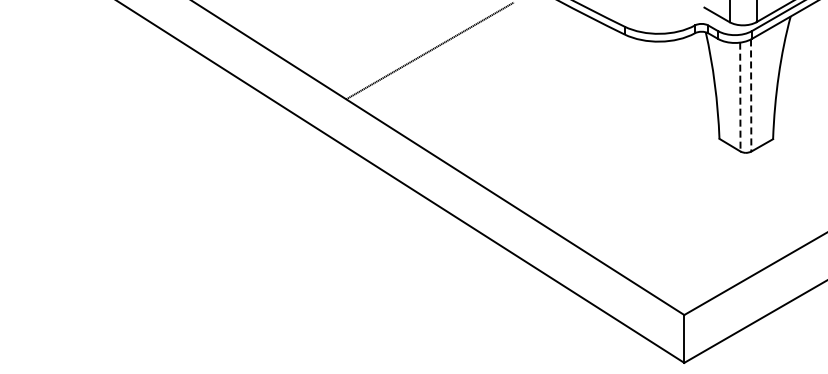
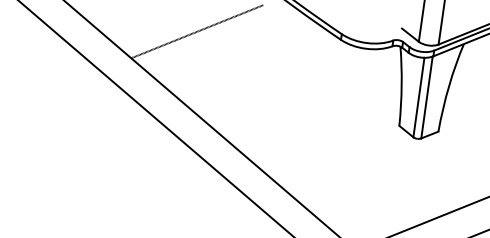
line: (751, 96) -> (427, 98), dashed -> solid
line: (740, 97) -> (418, 97), dashed -> solid

